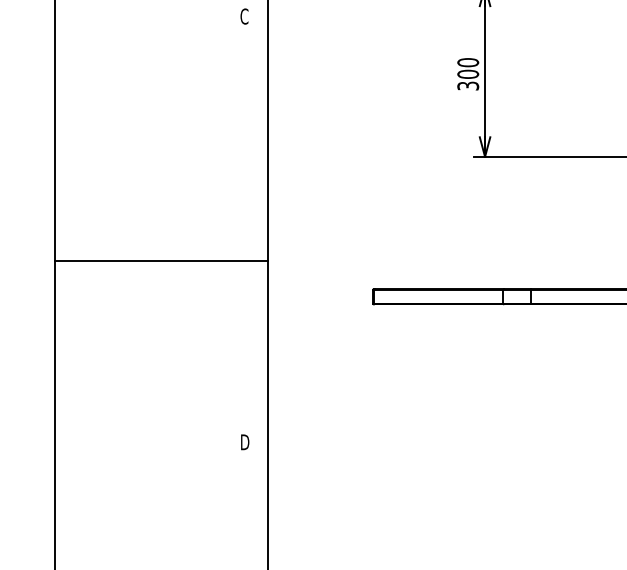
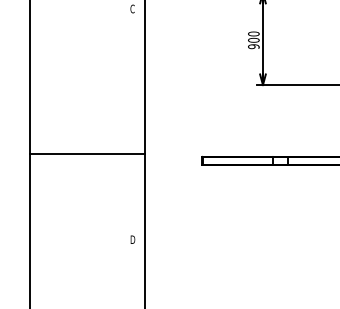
text: (467, 85) -> (253, 46), 300 -> 900
line: (161, 261) -> (87, 153), moved

